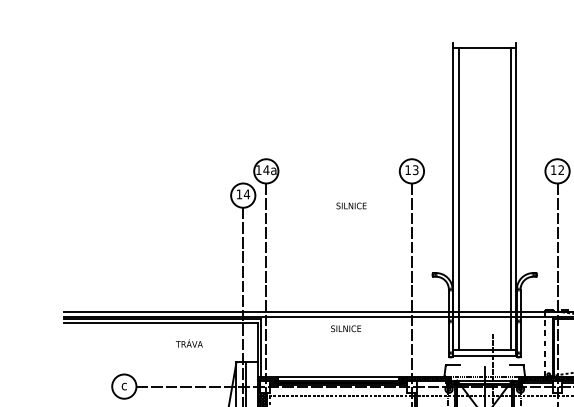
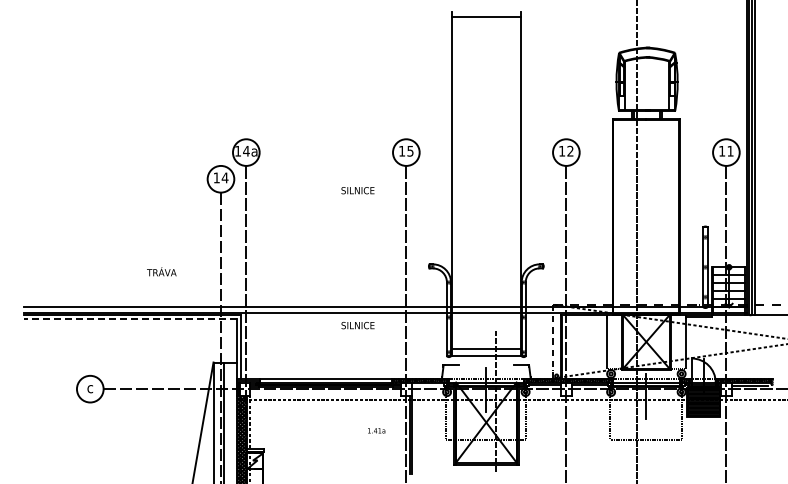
text: (415, 168) -> (410, 149), 13 -> 15
line: (458, 199) -> (457, 183), removed
line: (511, 199) -> (515, 183), removed
text: (351, 205) -> (357, 190), moved
line: (160, 323) -> (130, 319), solid -> dashed
text: (345, 328) -> (357, 325), moved
text: (189, 343) -> (161, 271), moved

